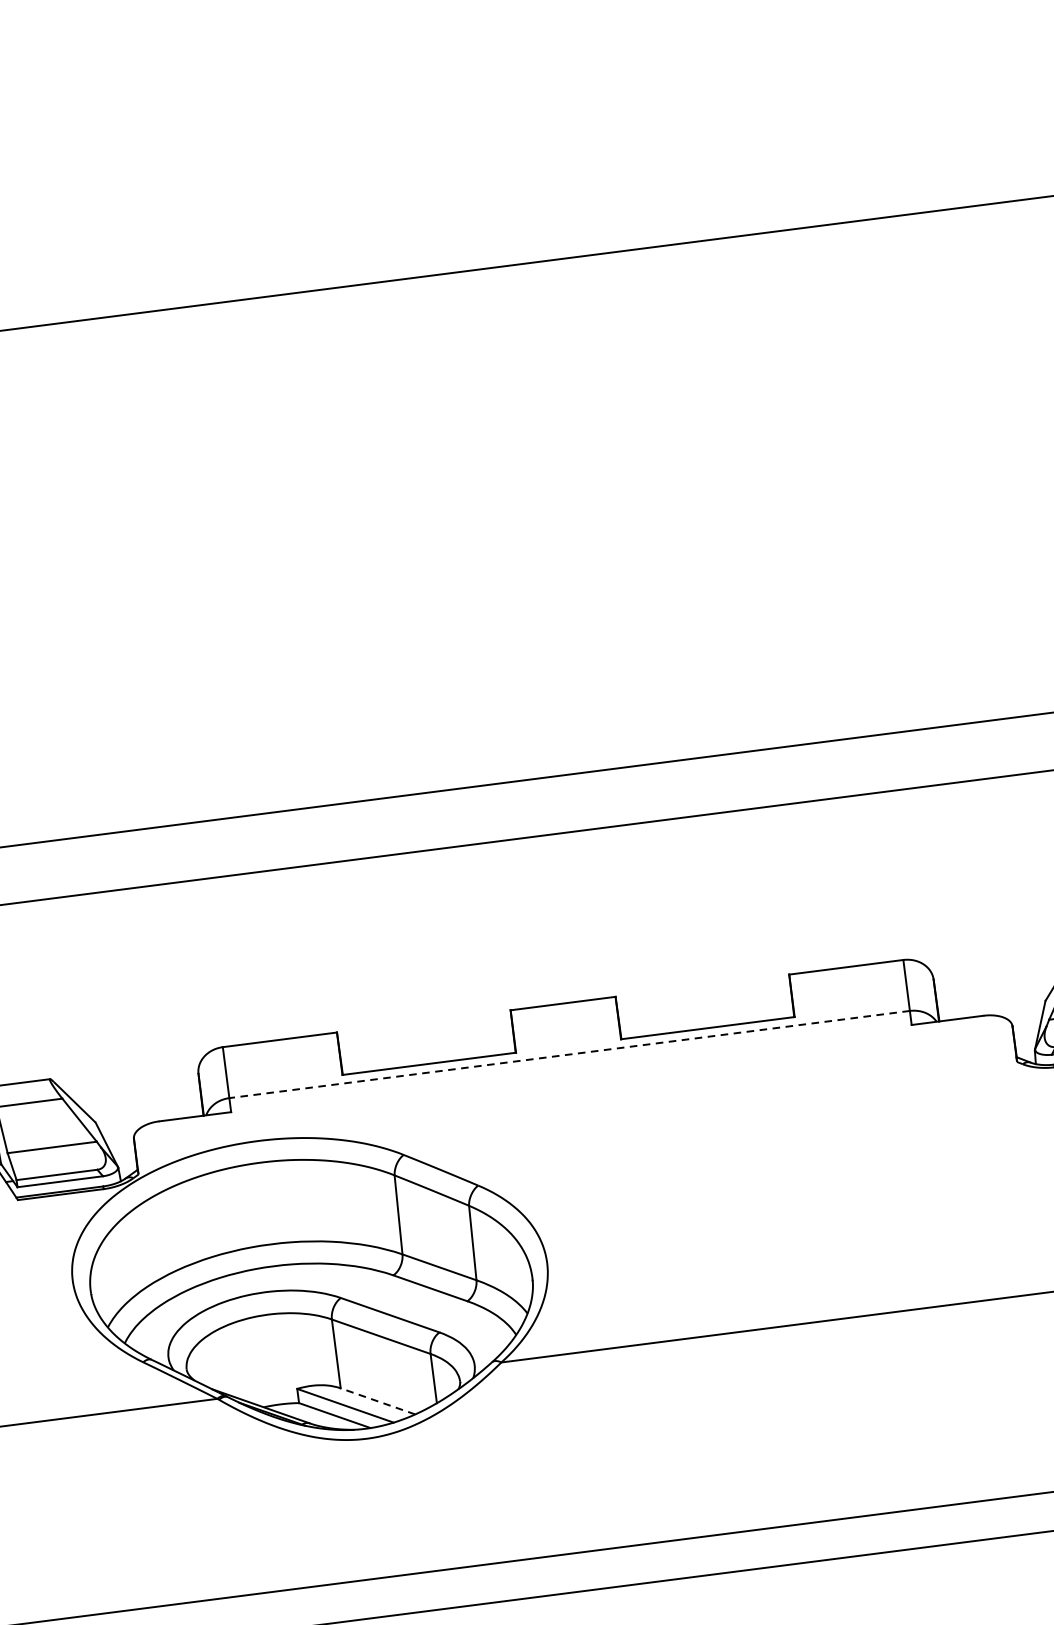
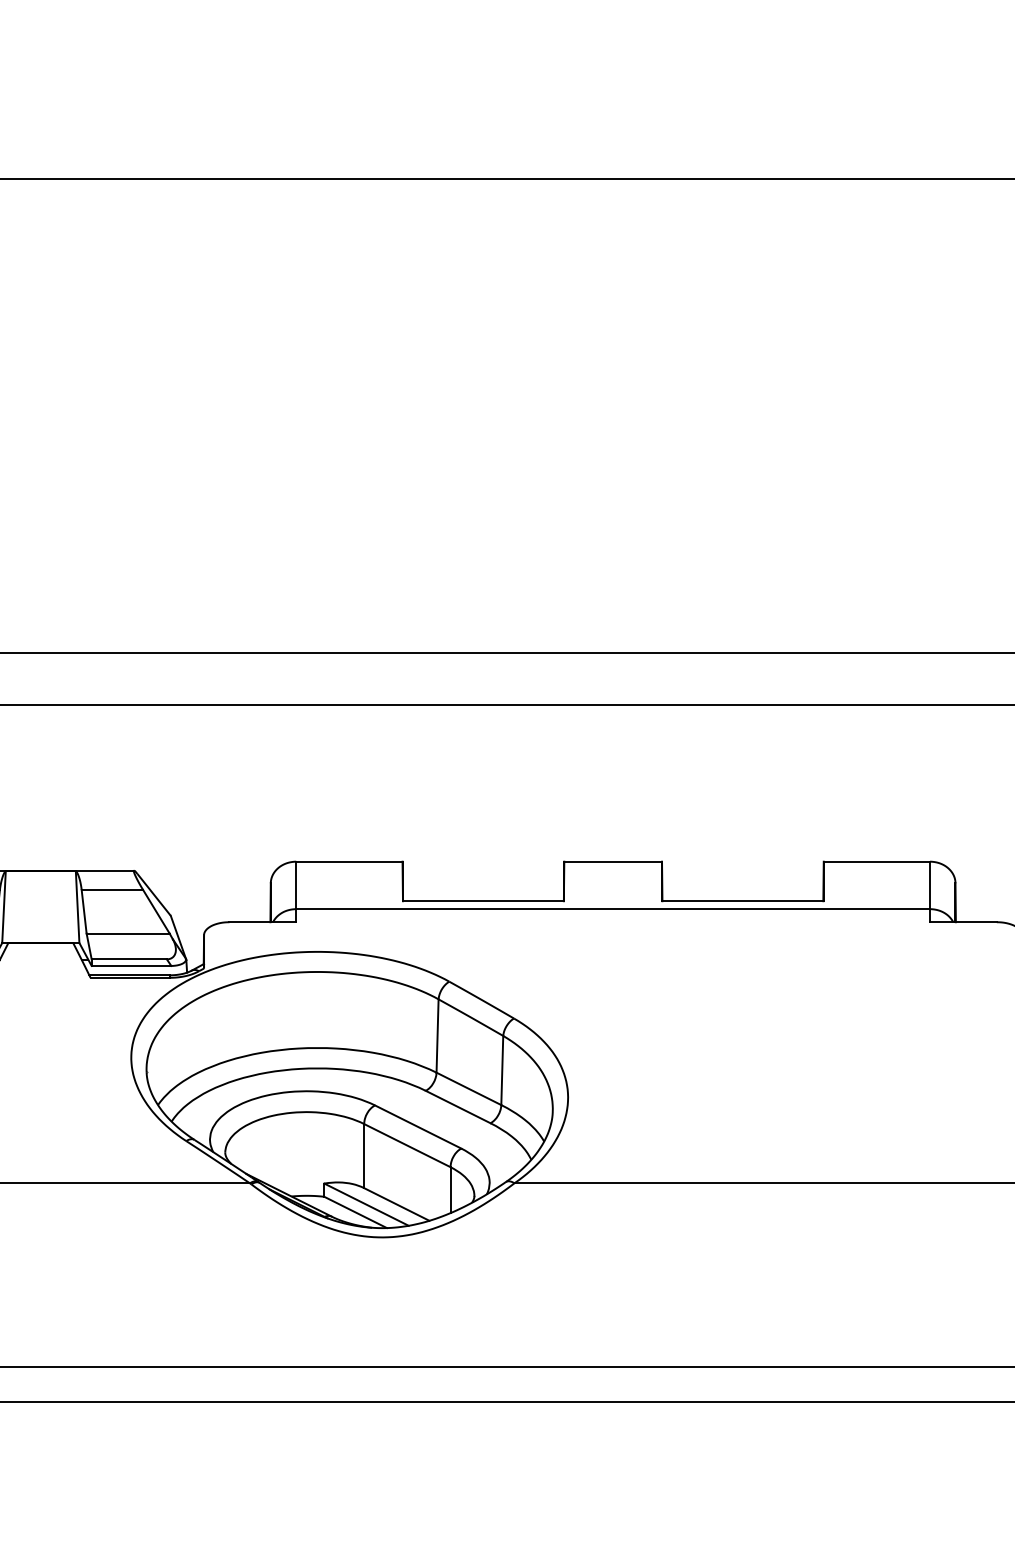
line: (570, 1054) -> (613, 909), dashed -> solid
line: (377, 1401) -> (396, 1204), dashed -> solid

